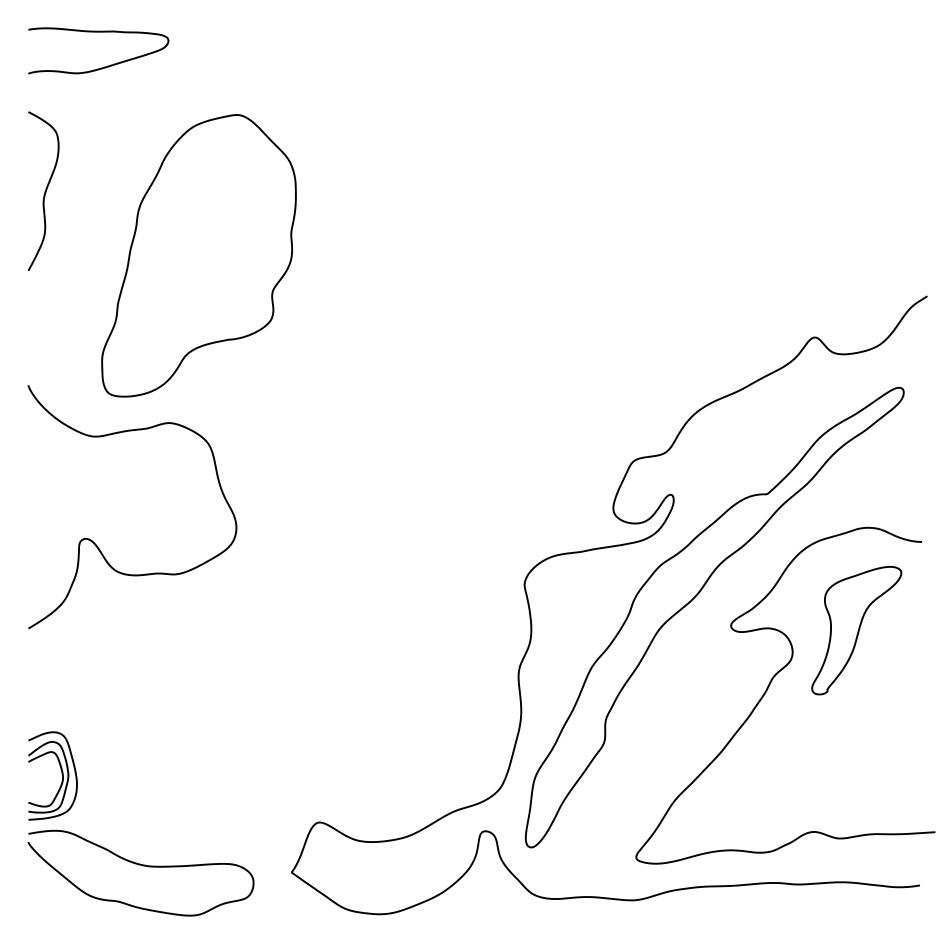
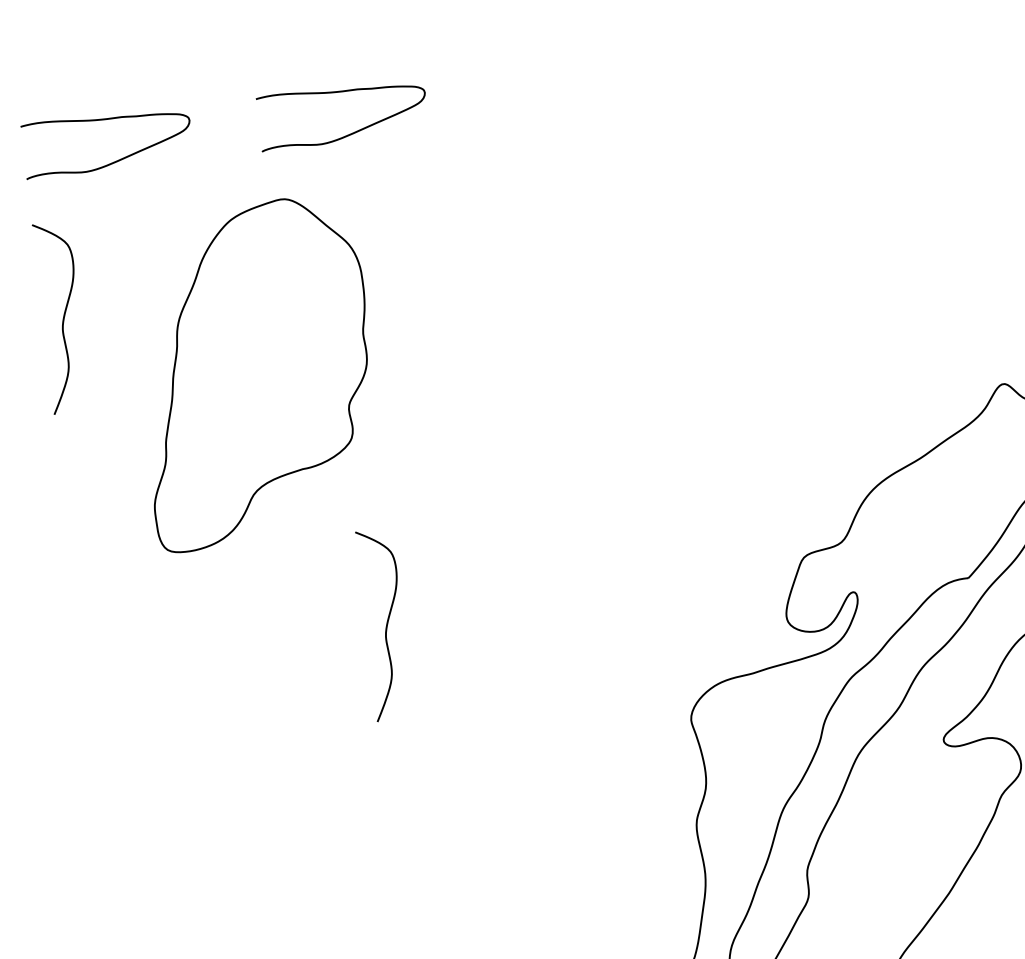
curve: (301, 66) -> (351, 132), added
curve: (281, 476) -> (385, 625), added
curve: (95, 543) -> (172, 731), removed

